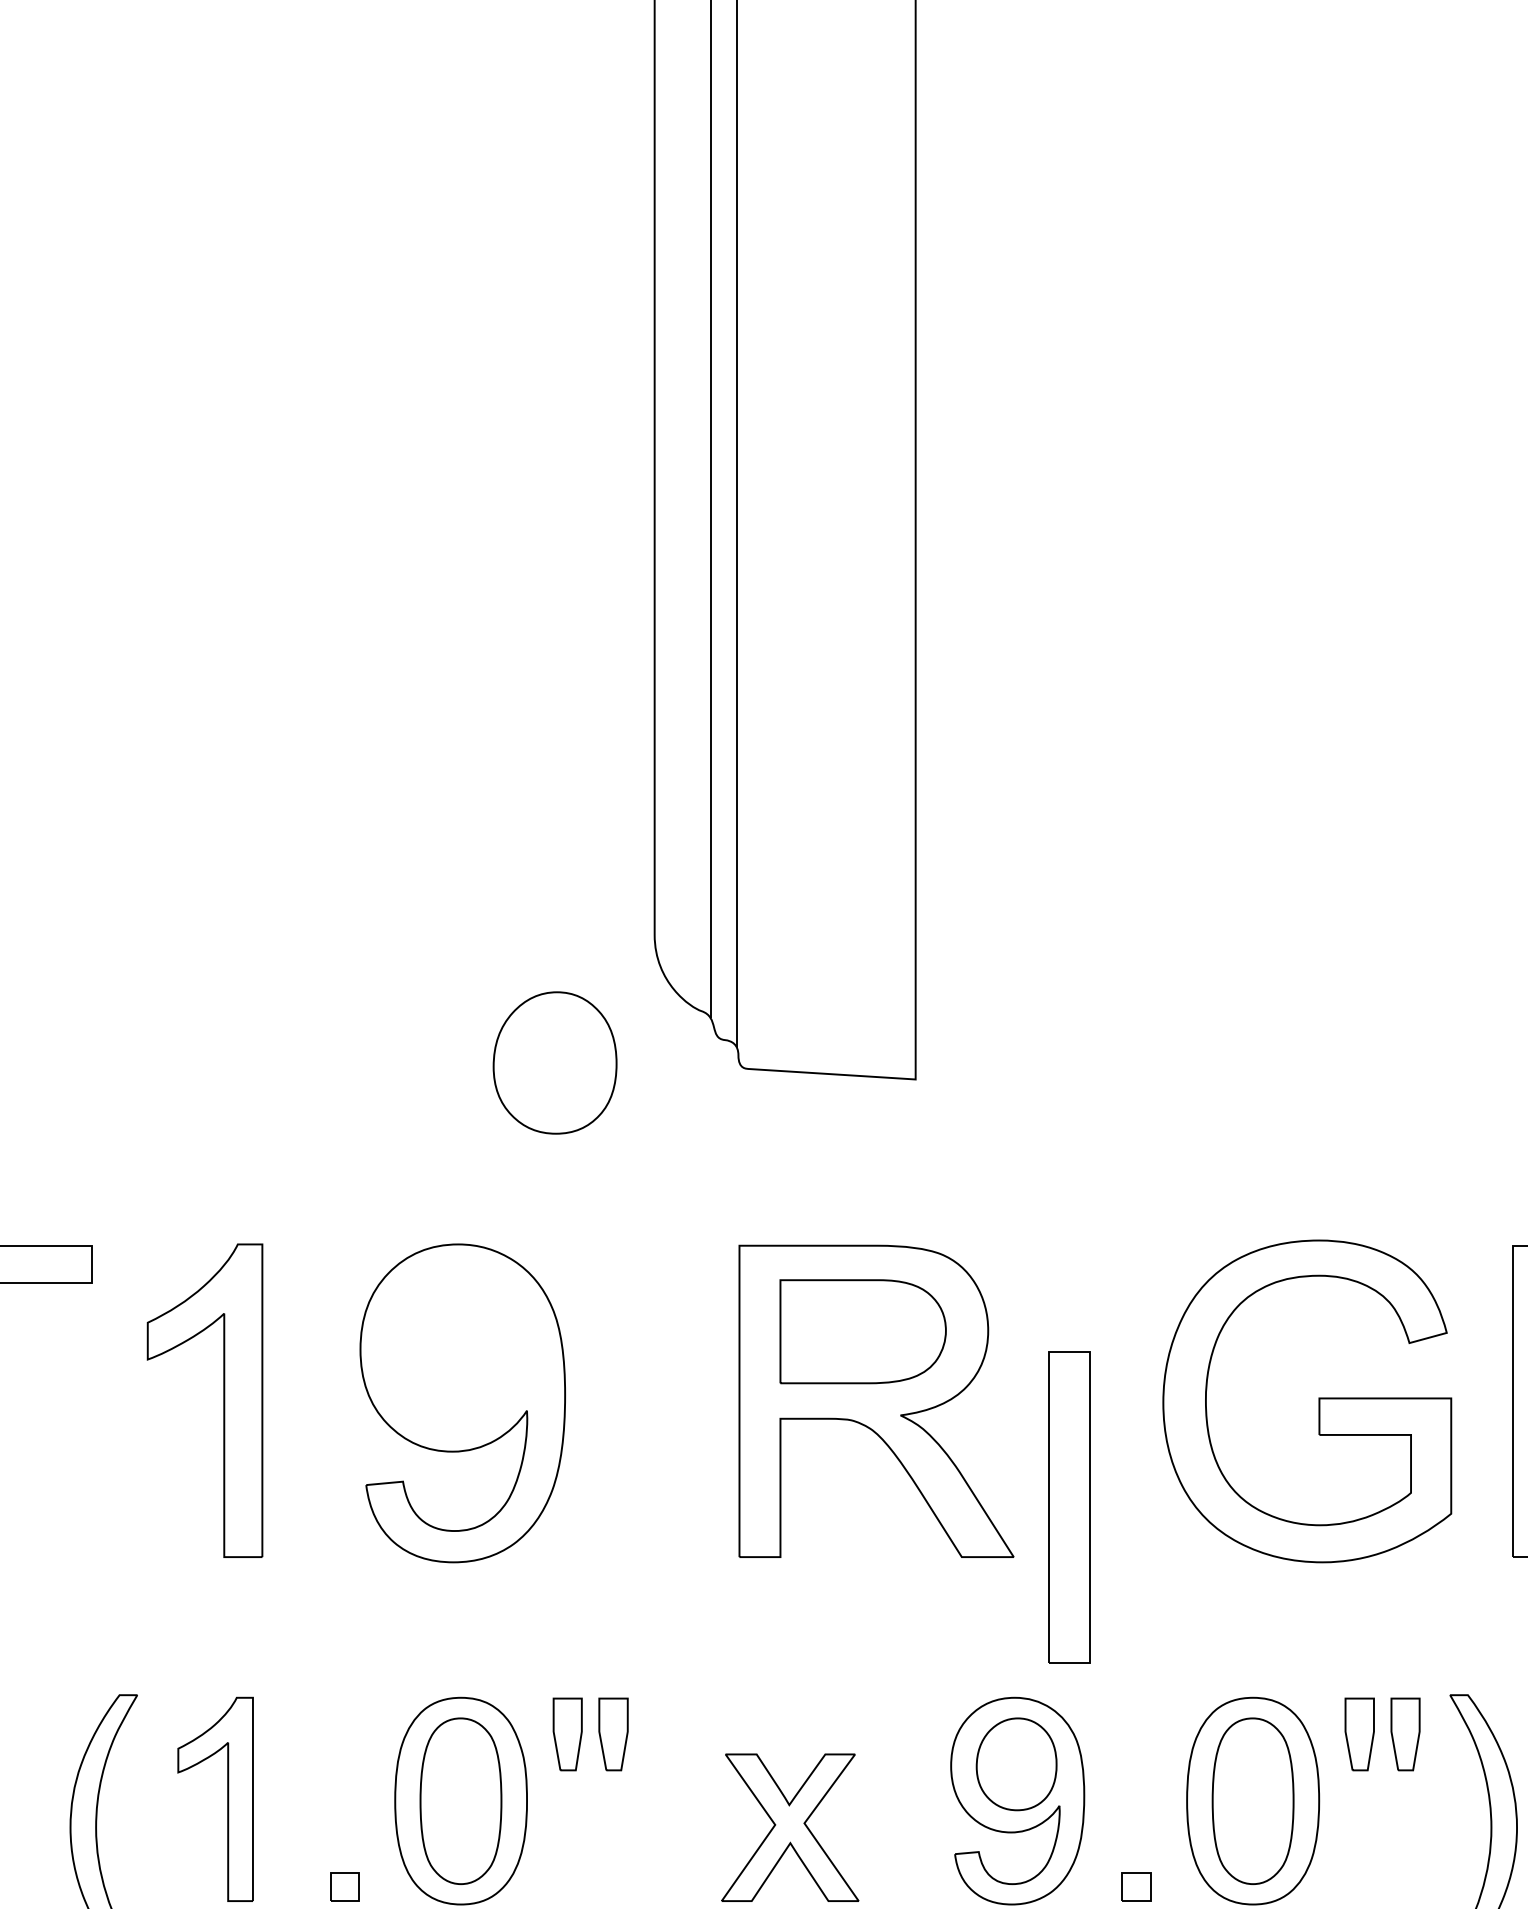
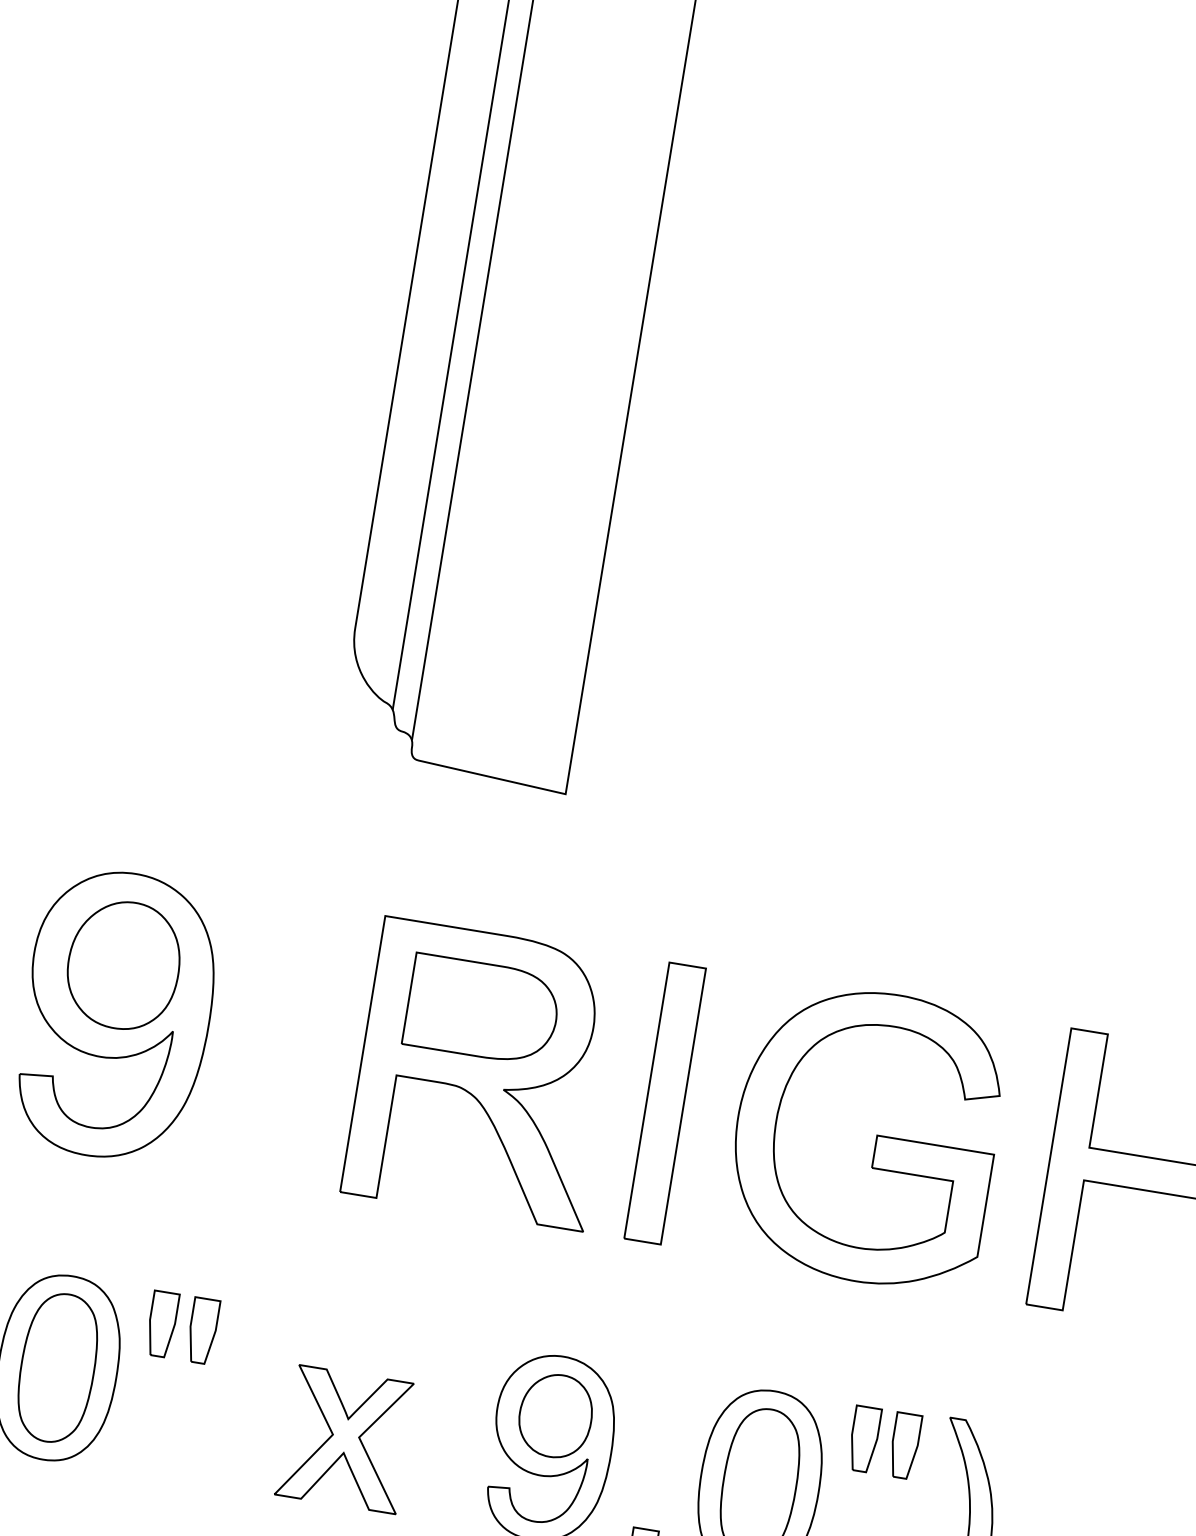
part: (554, 1062) -> (123, 964), moved
part: (1069, 1507) -> (665, 1103), moved

